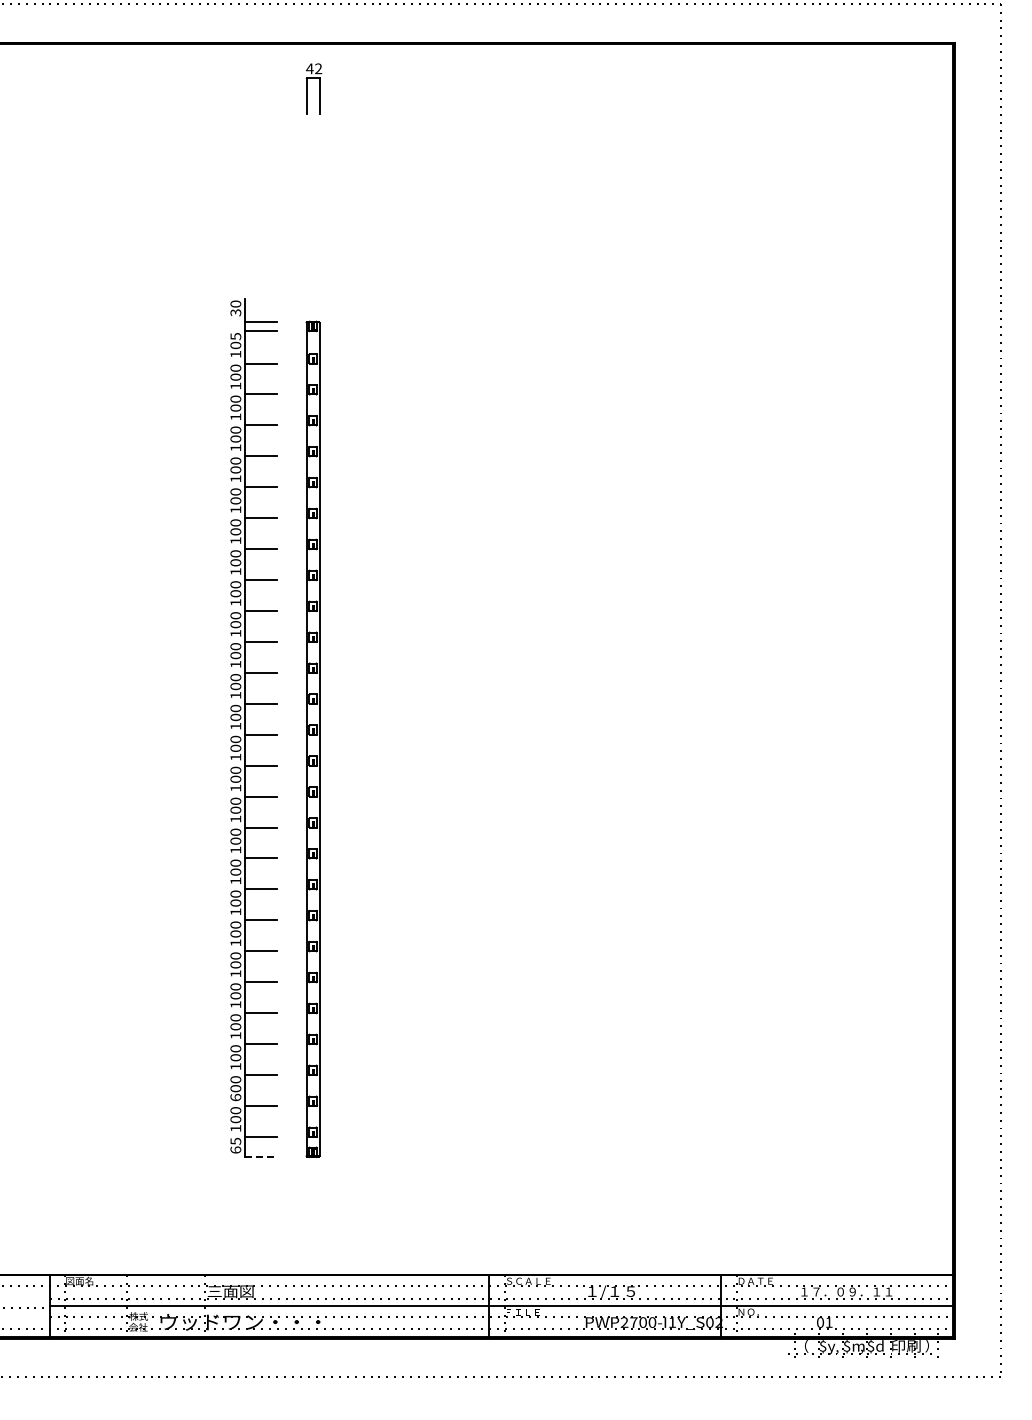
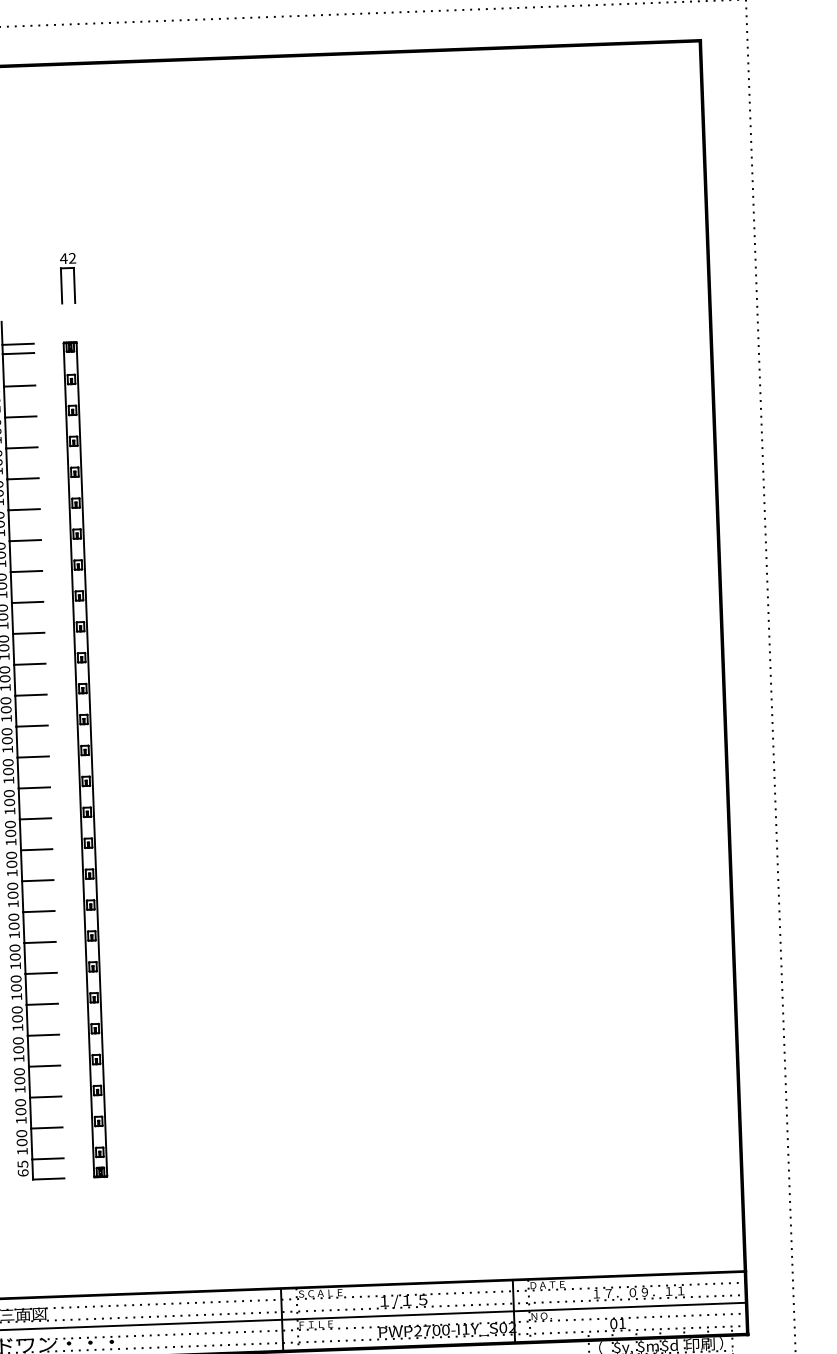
part: (313, 88) -> (68, 278), moved
text: (235, 1097) -> (20, 1120), 600 -> 100
line: (261, 1156) -> (49, 1178), dashed -> solid

